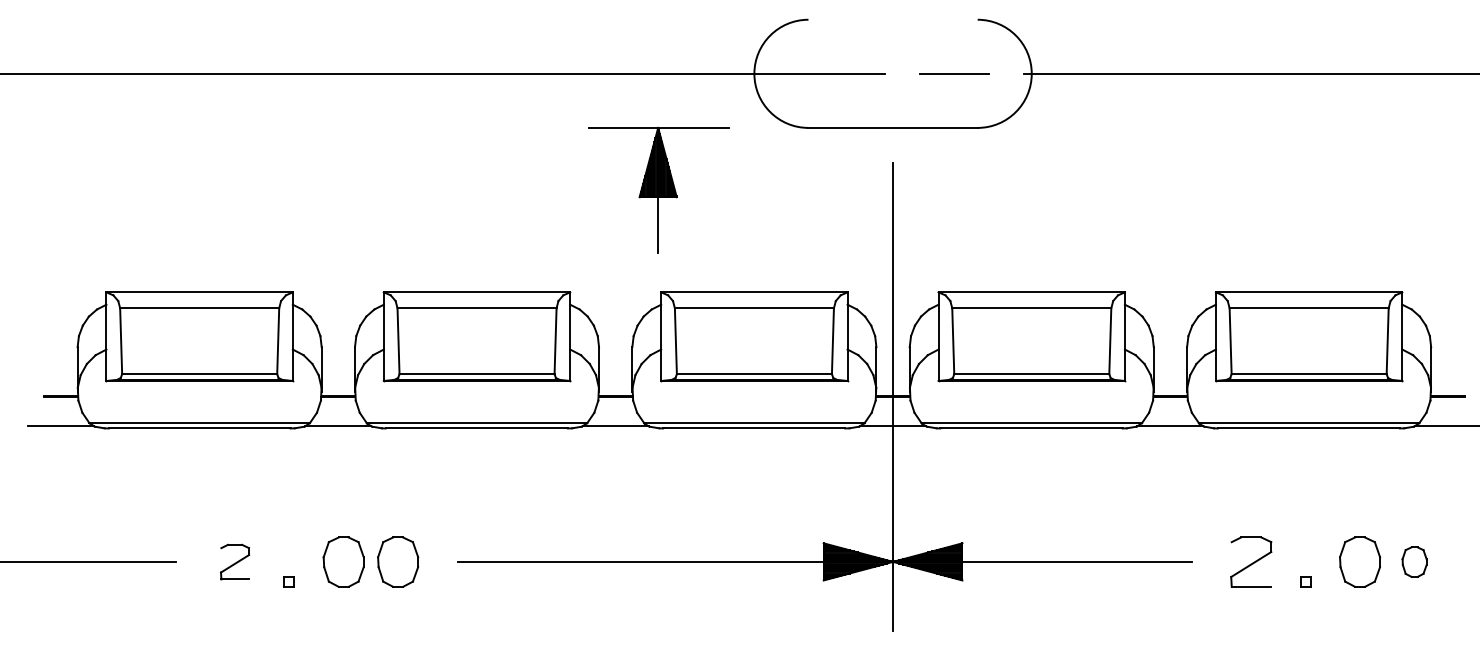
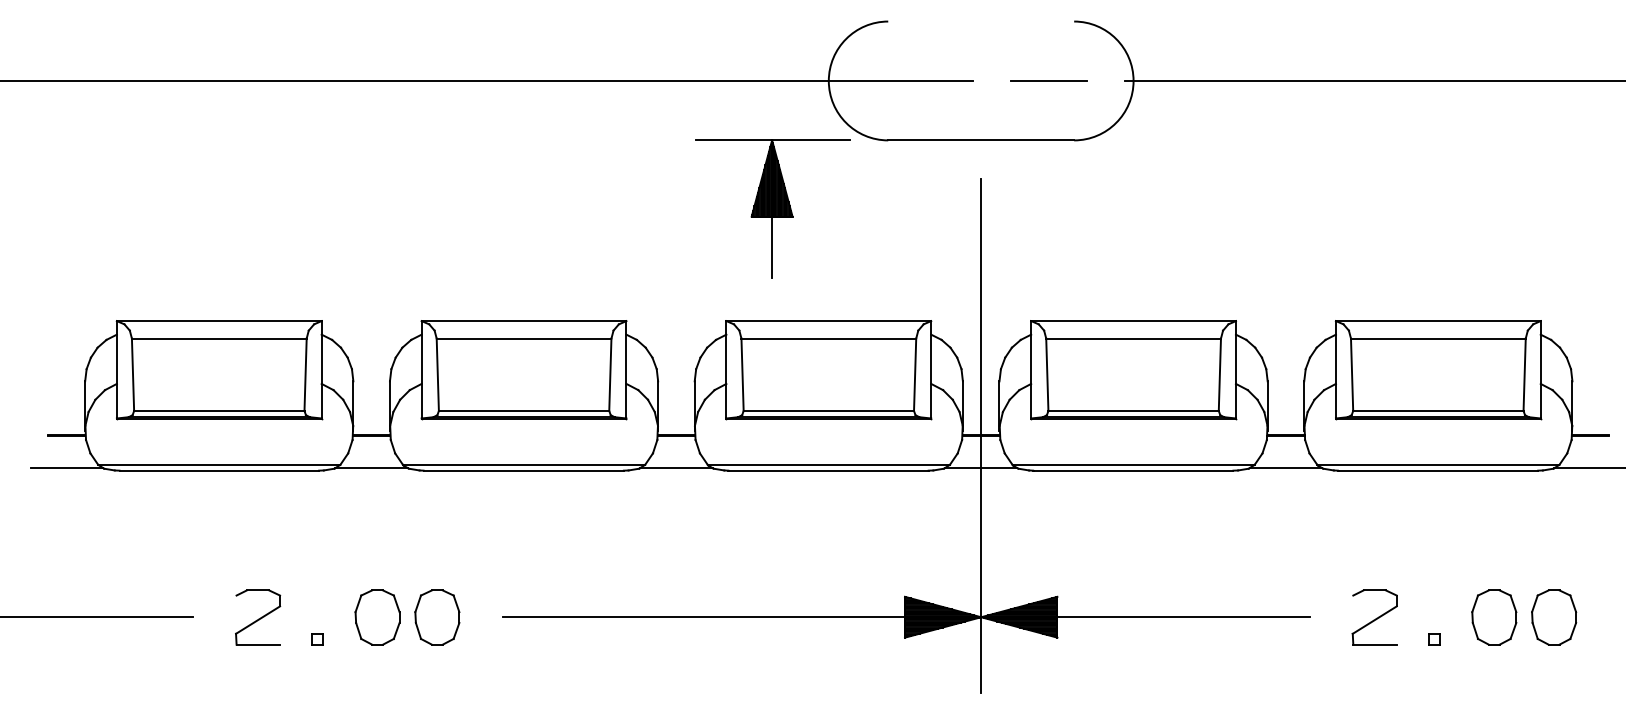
part: (658, 189) -> (772, 208), moved
part: (235, 562) -> (258, 617), size x1.43
part: (1414, 562) -> (1554, 617), size x1.67

